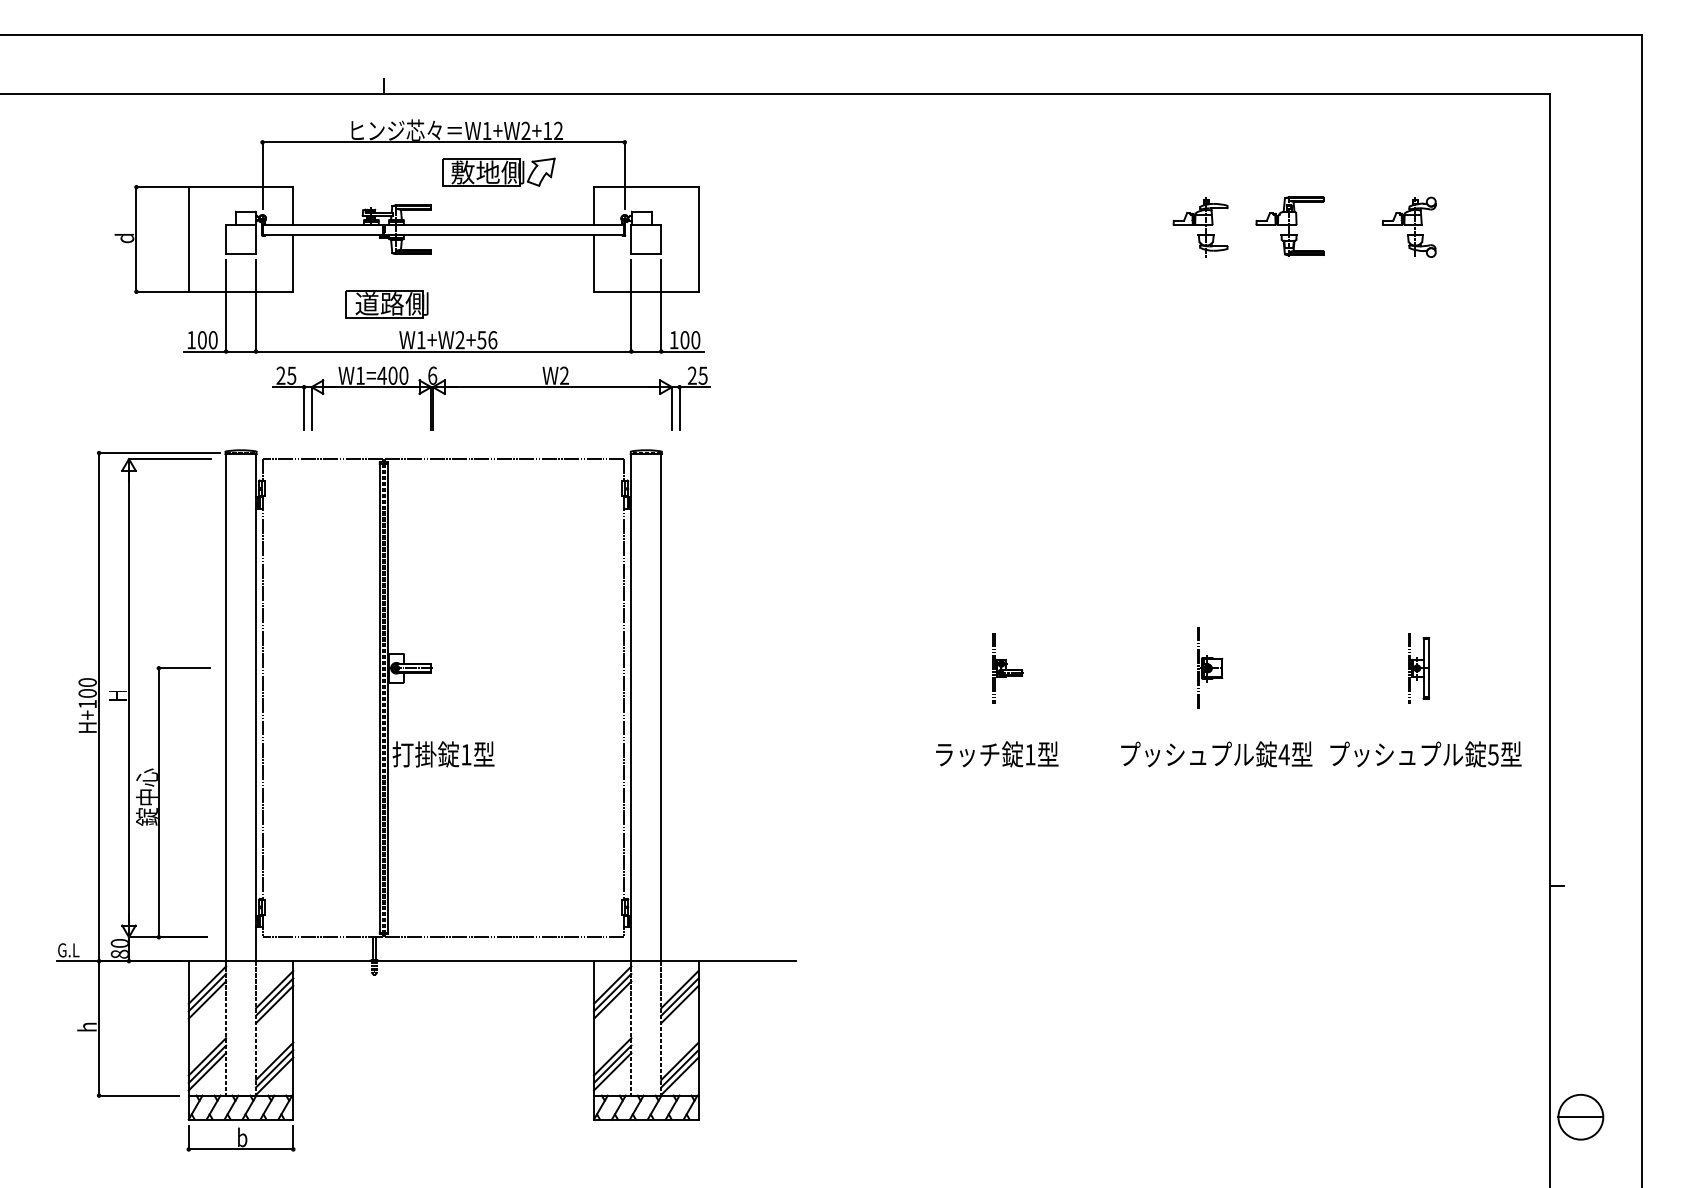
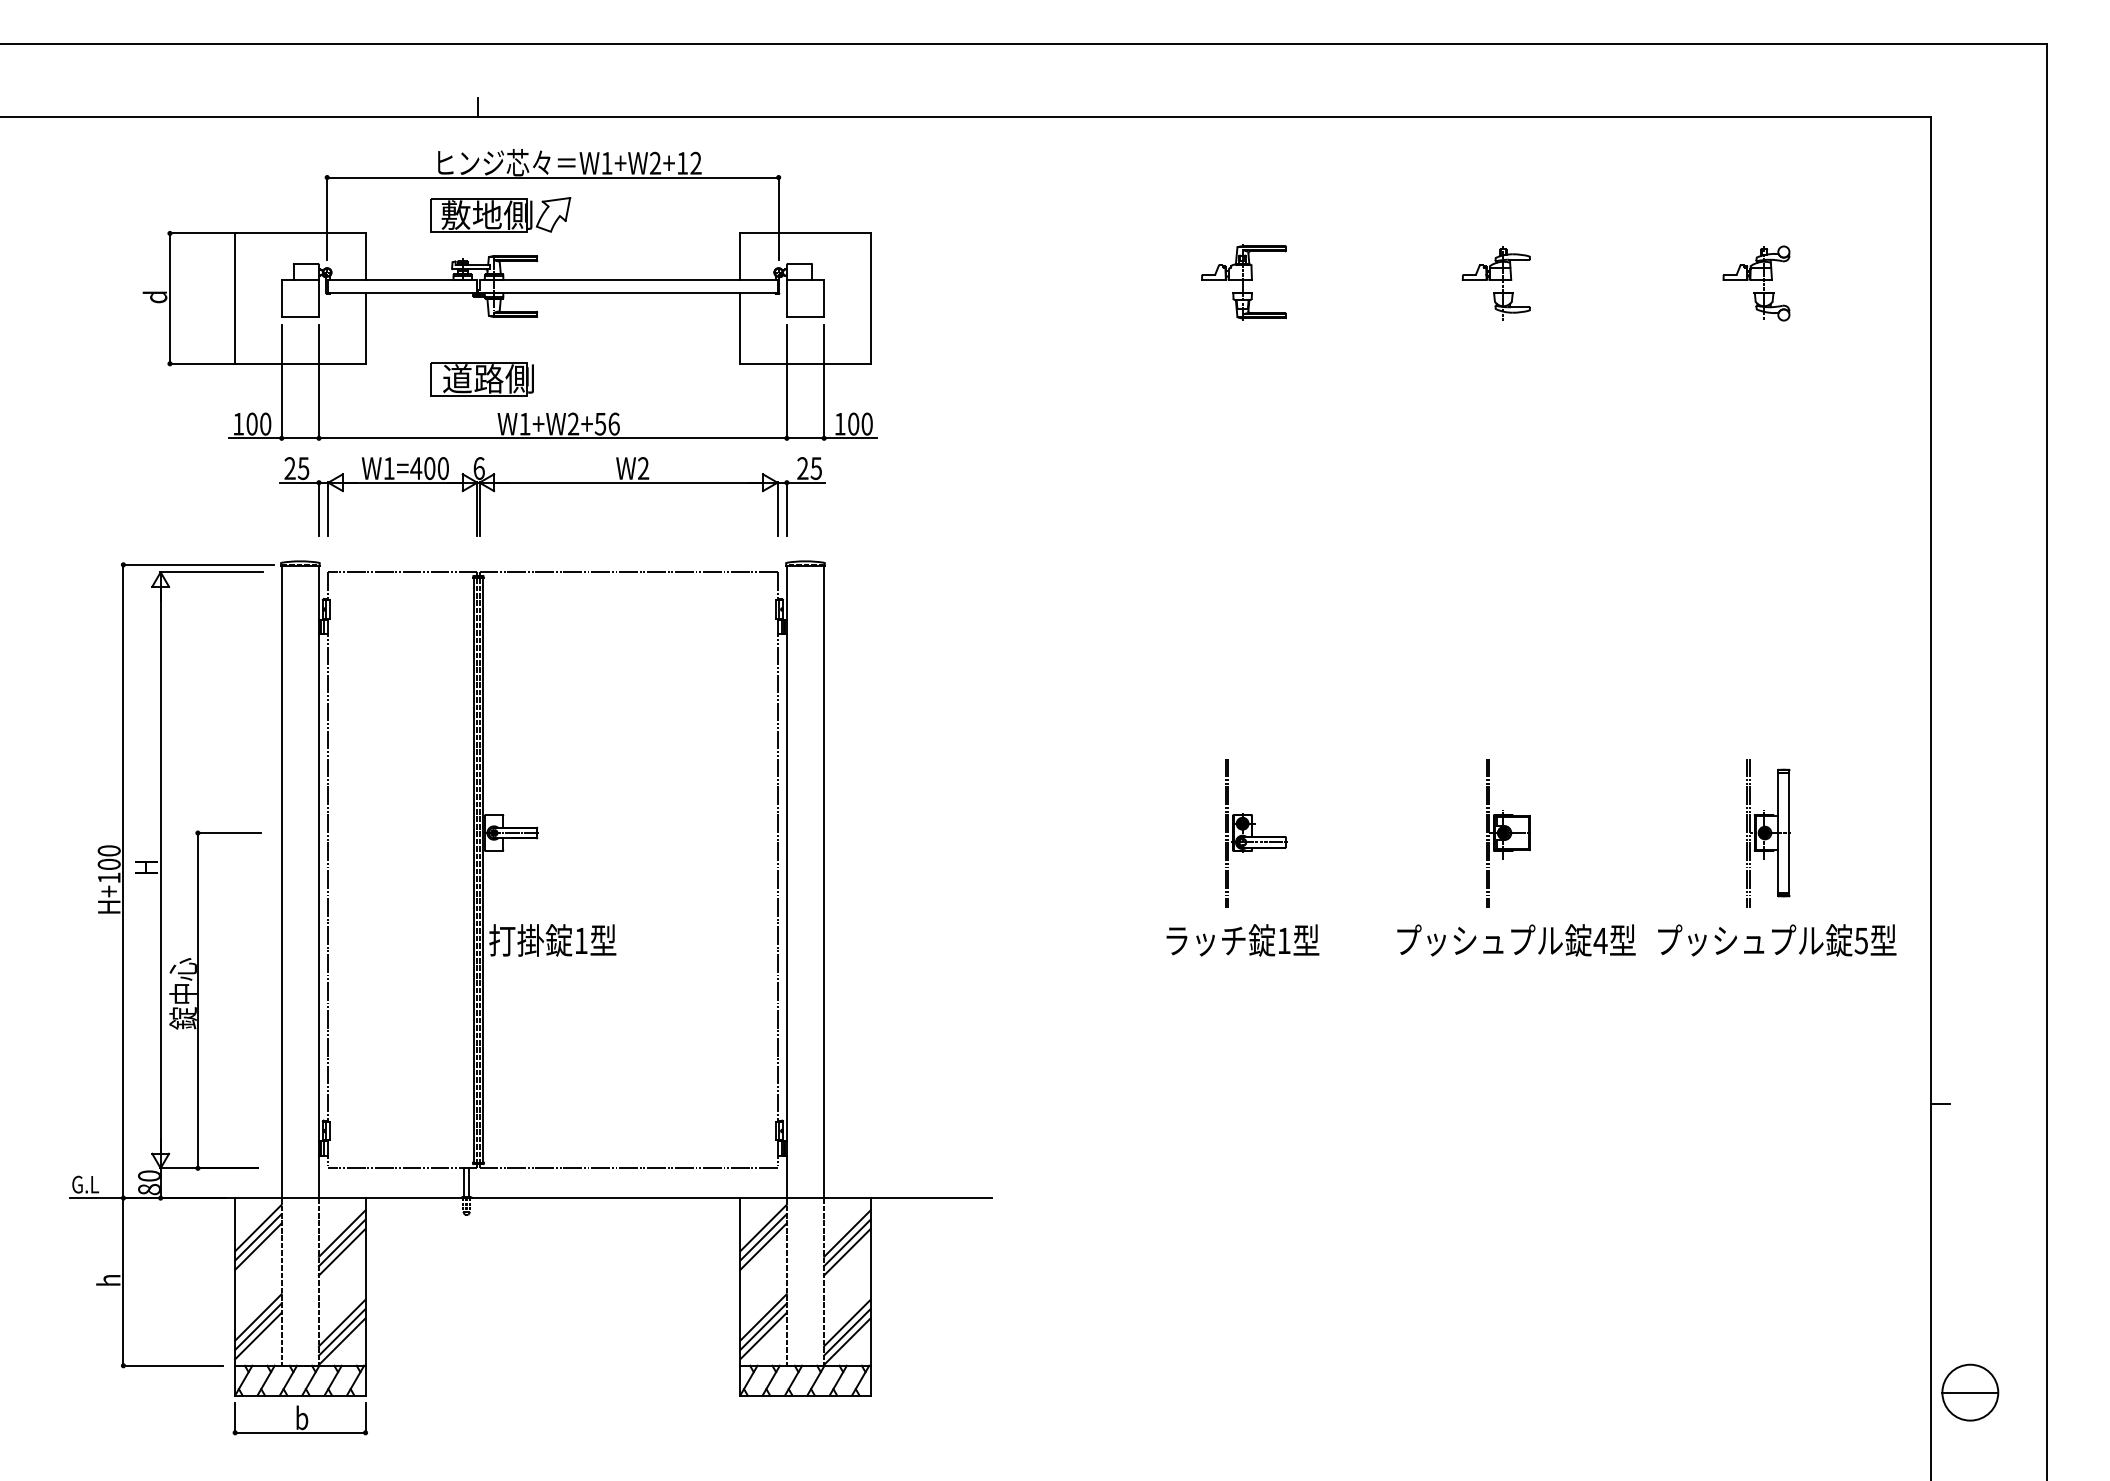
part: (498, 171) -> (500, 214), moved
part: (1289, 226) -> (1243, 282), moved
part: (491, 387) -> (552, 483), moved
part: (1008, 668) -> (1256, 833), size x1.67
part: (1210, 668) -> (1508, 833), size x1.43
part: (1418, 668) -> (1768, 833), size x1.67

